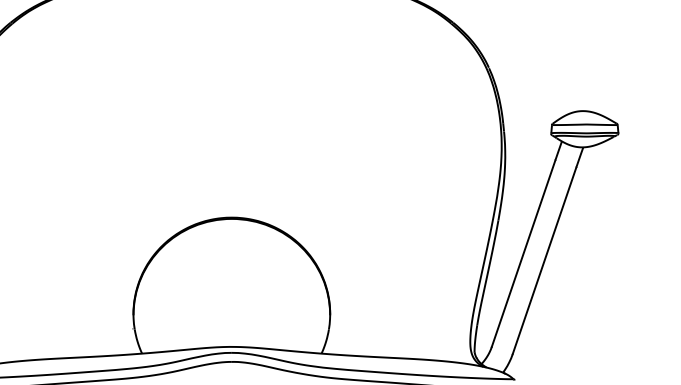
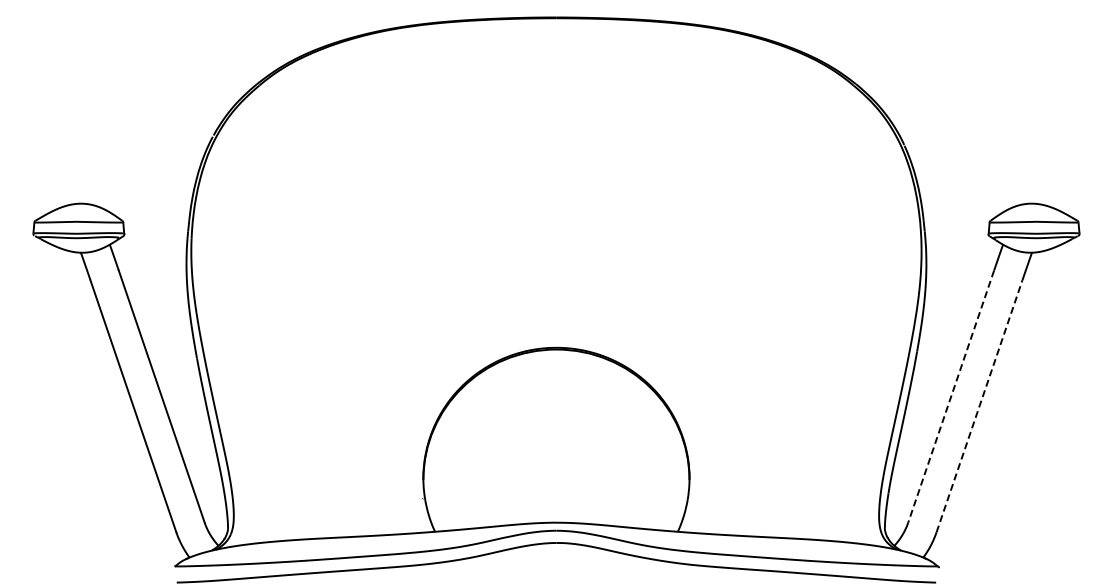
line: (523, 254) -> (951, 397), solid -> dashed
line: (544, 260) -> (979, 405), solid -> dashed

